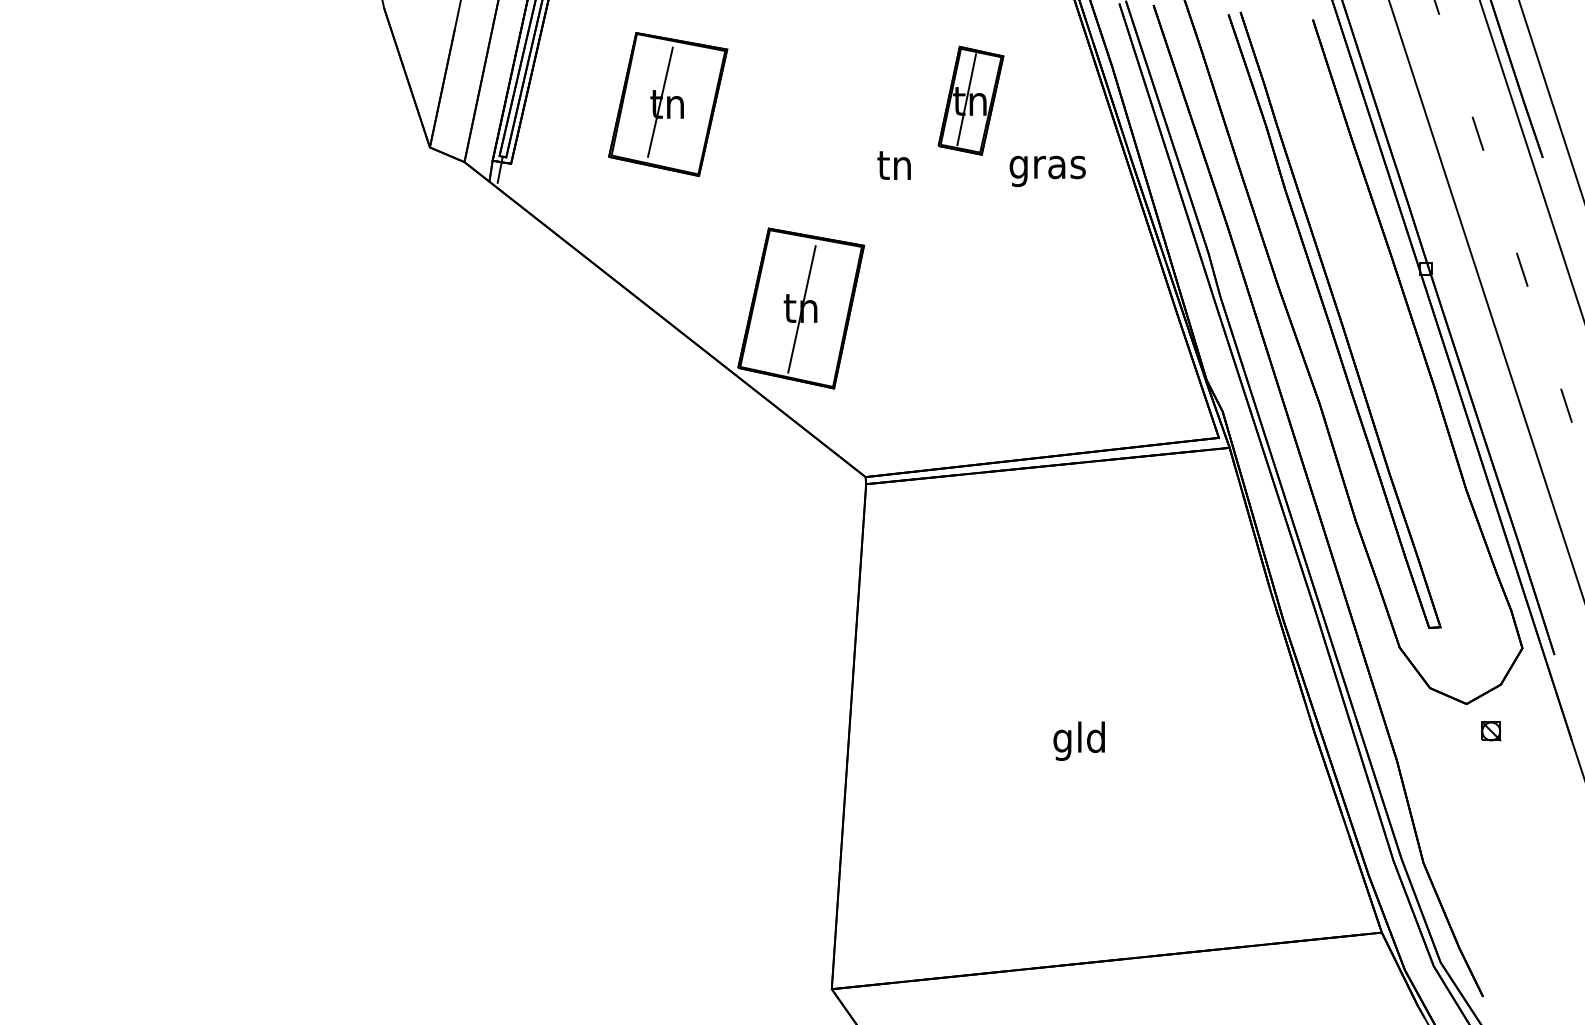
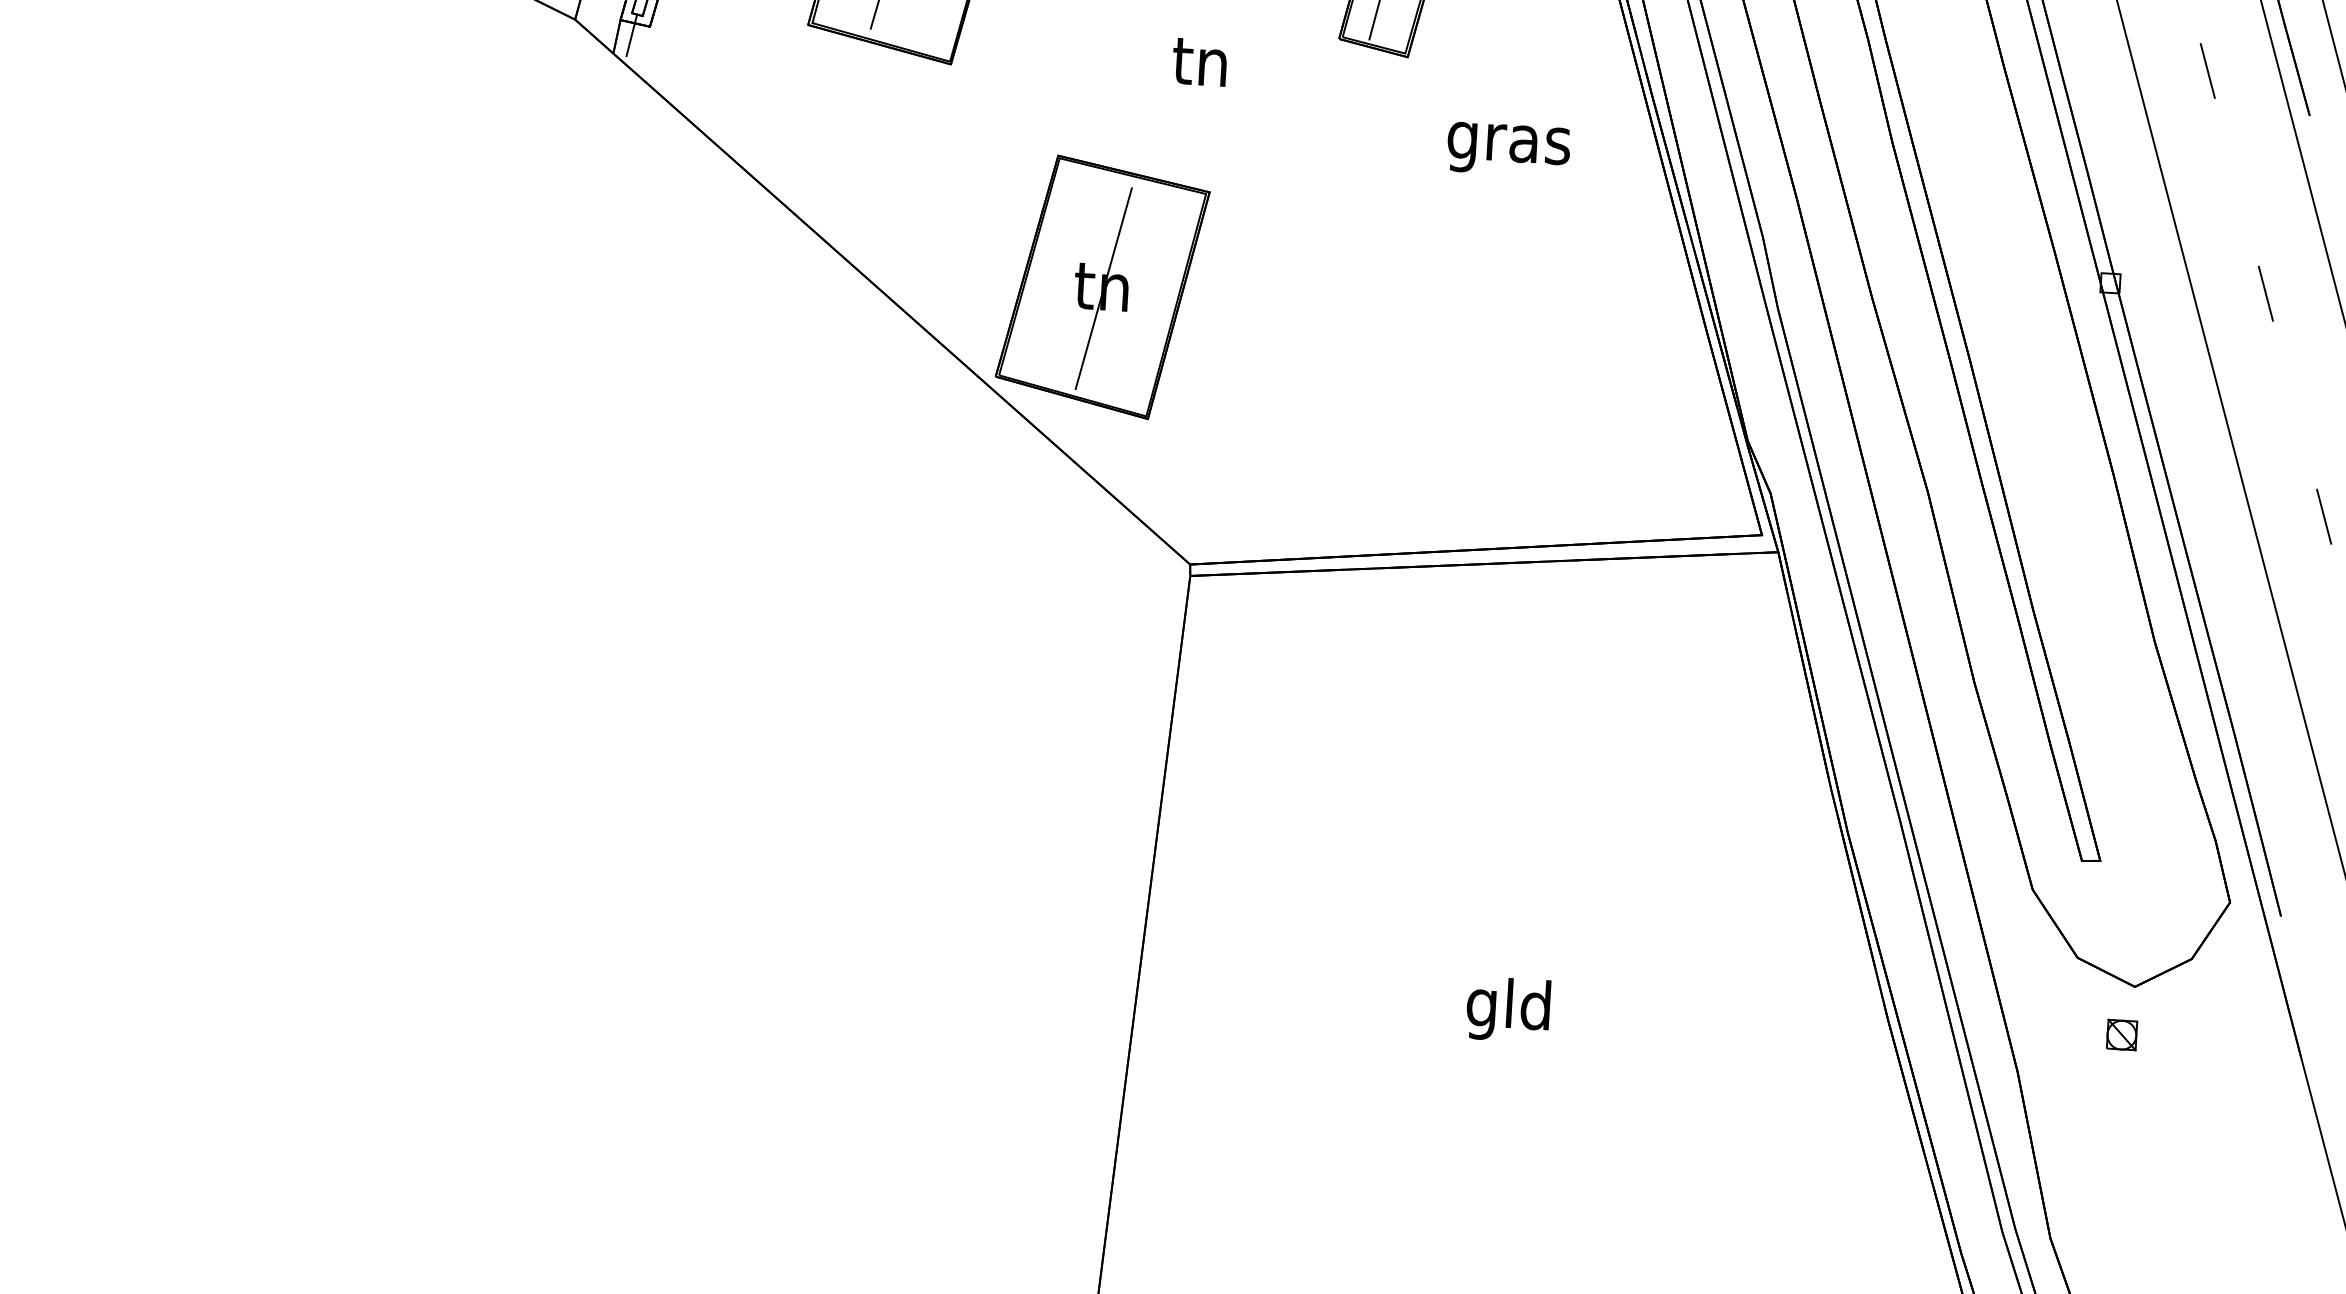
text: (893, 165) -> (1198, 62), moved
text: (1047, 171) -> (1508, 149), moved
part: (1491, 731) -> (2122, 1035), moved

